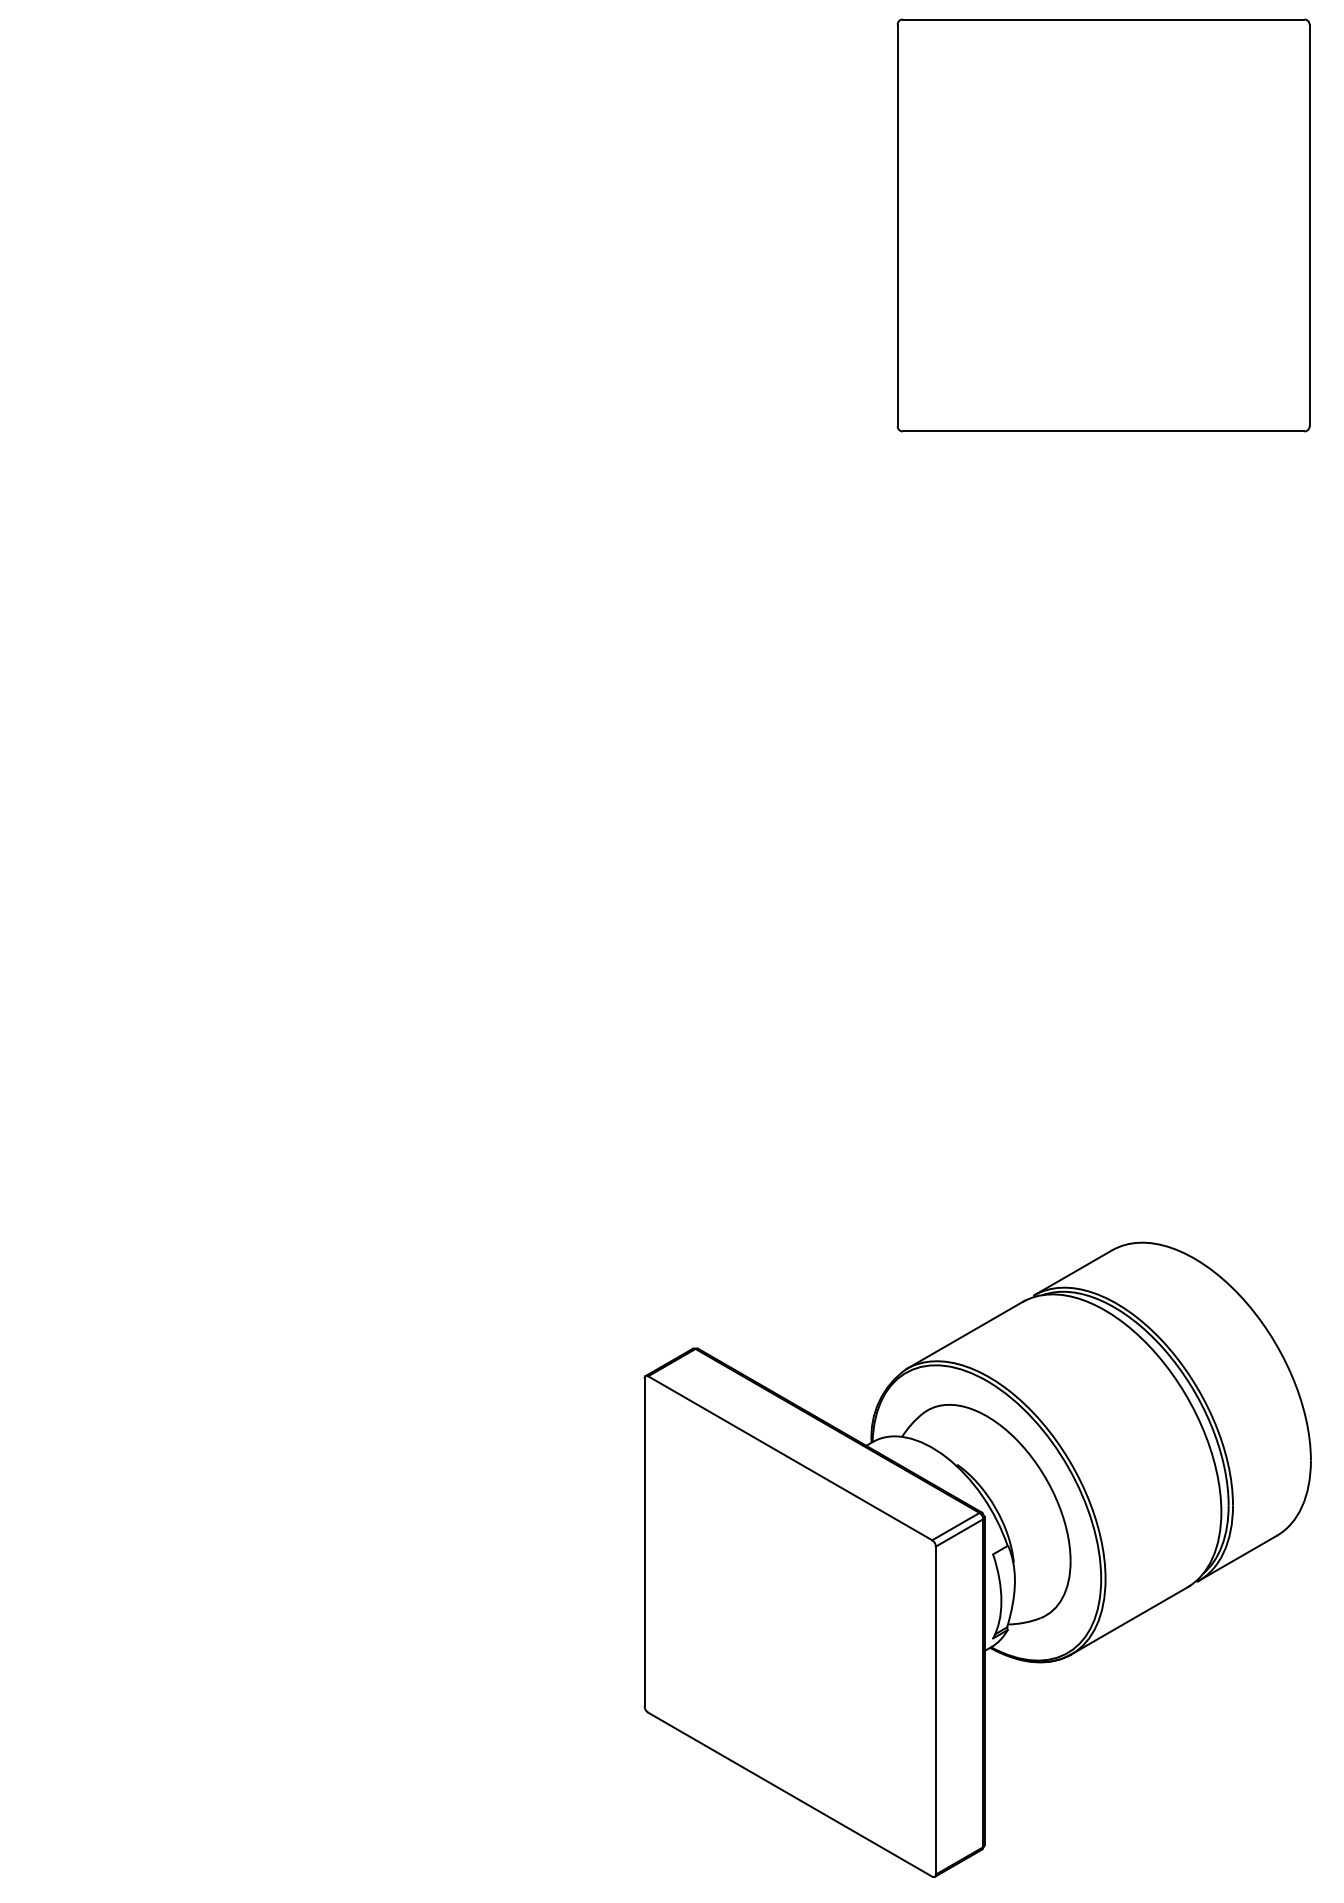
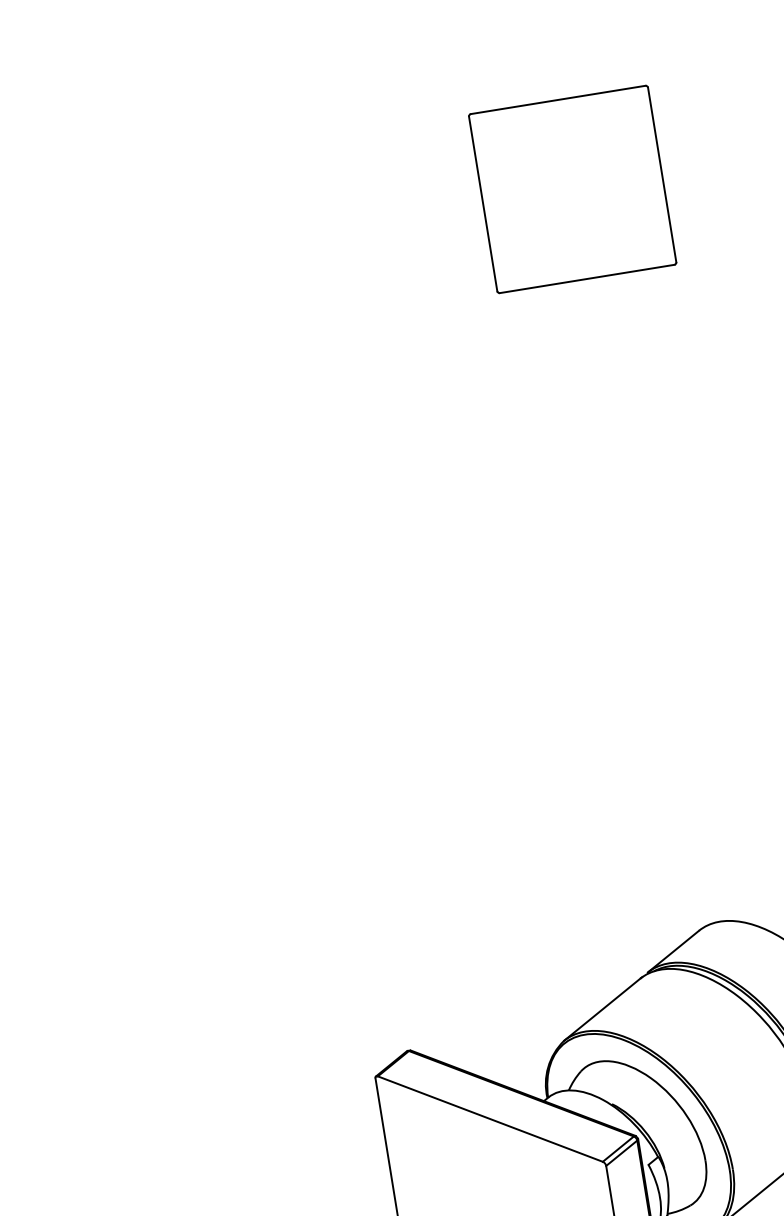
part: (1103, 225) -> (572, 189), size x0.6

